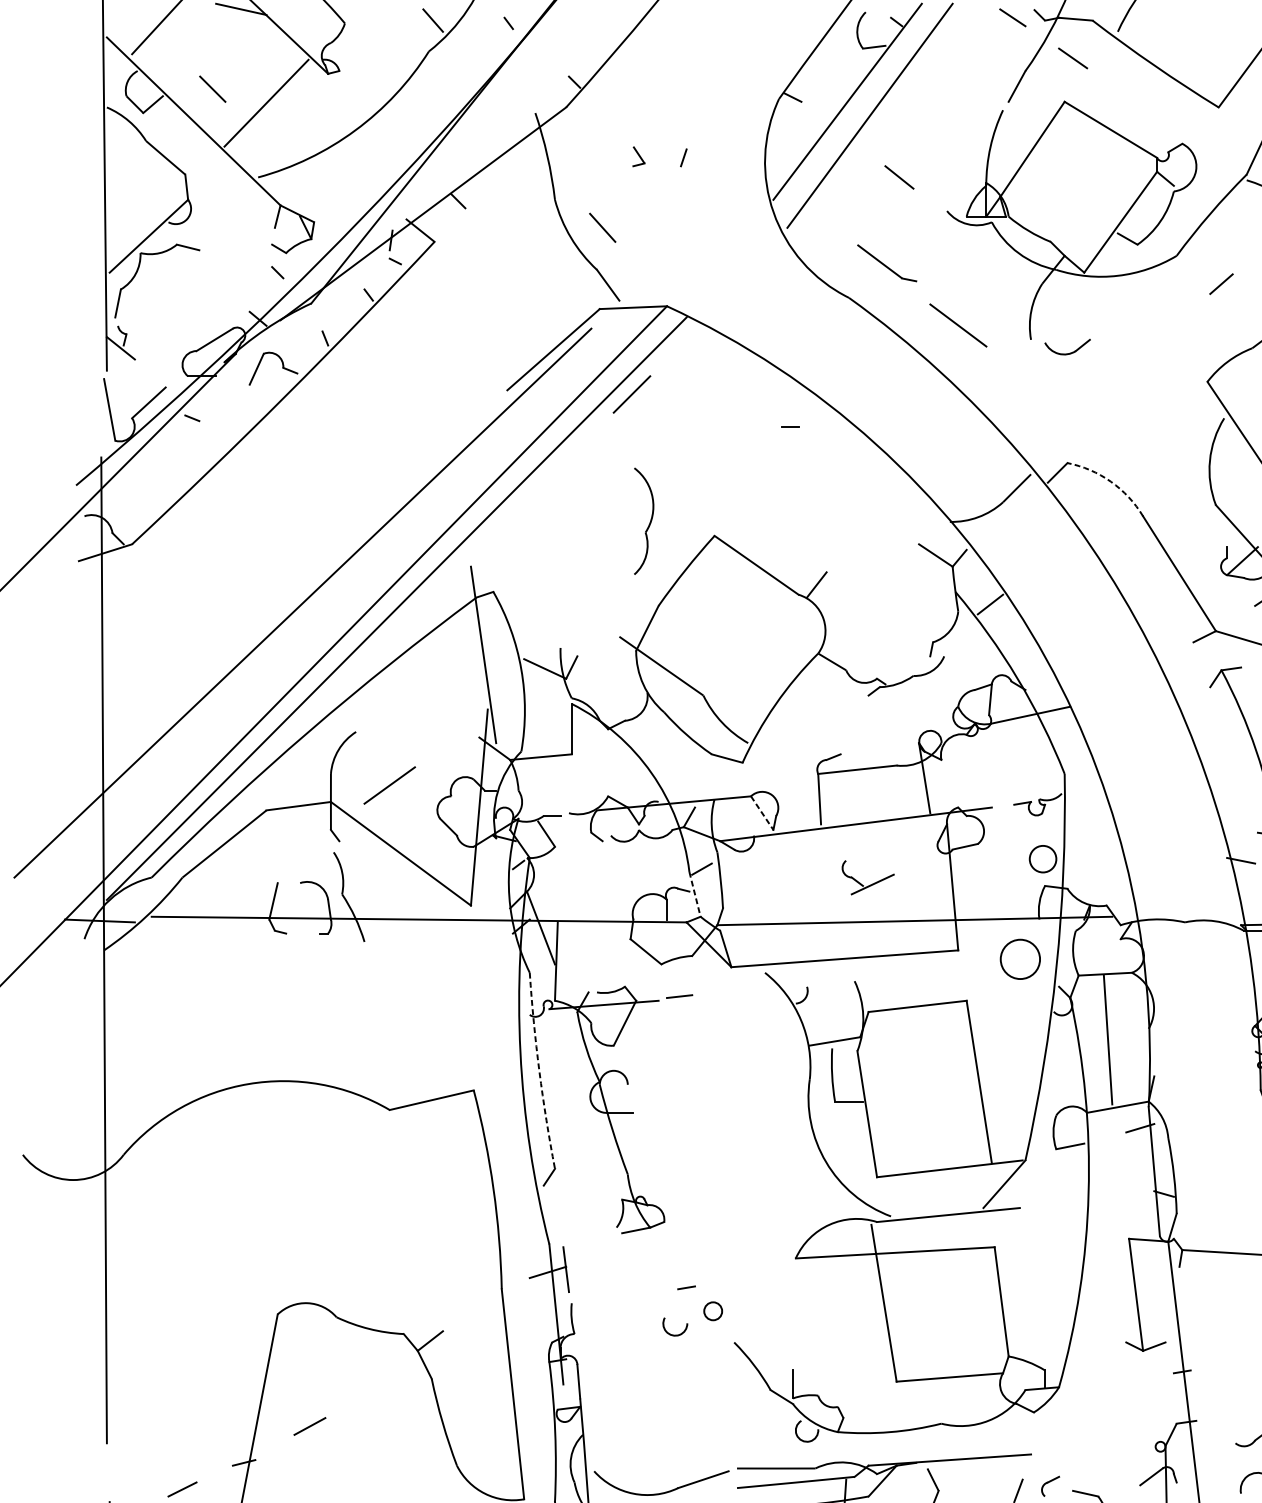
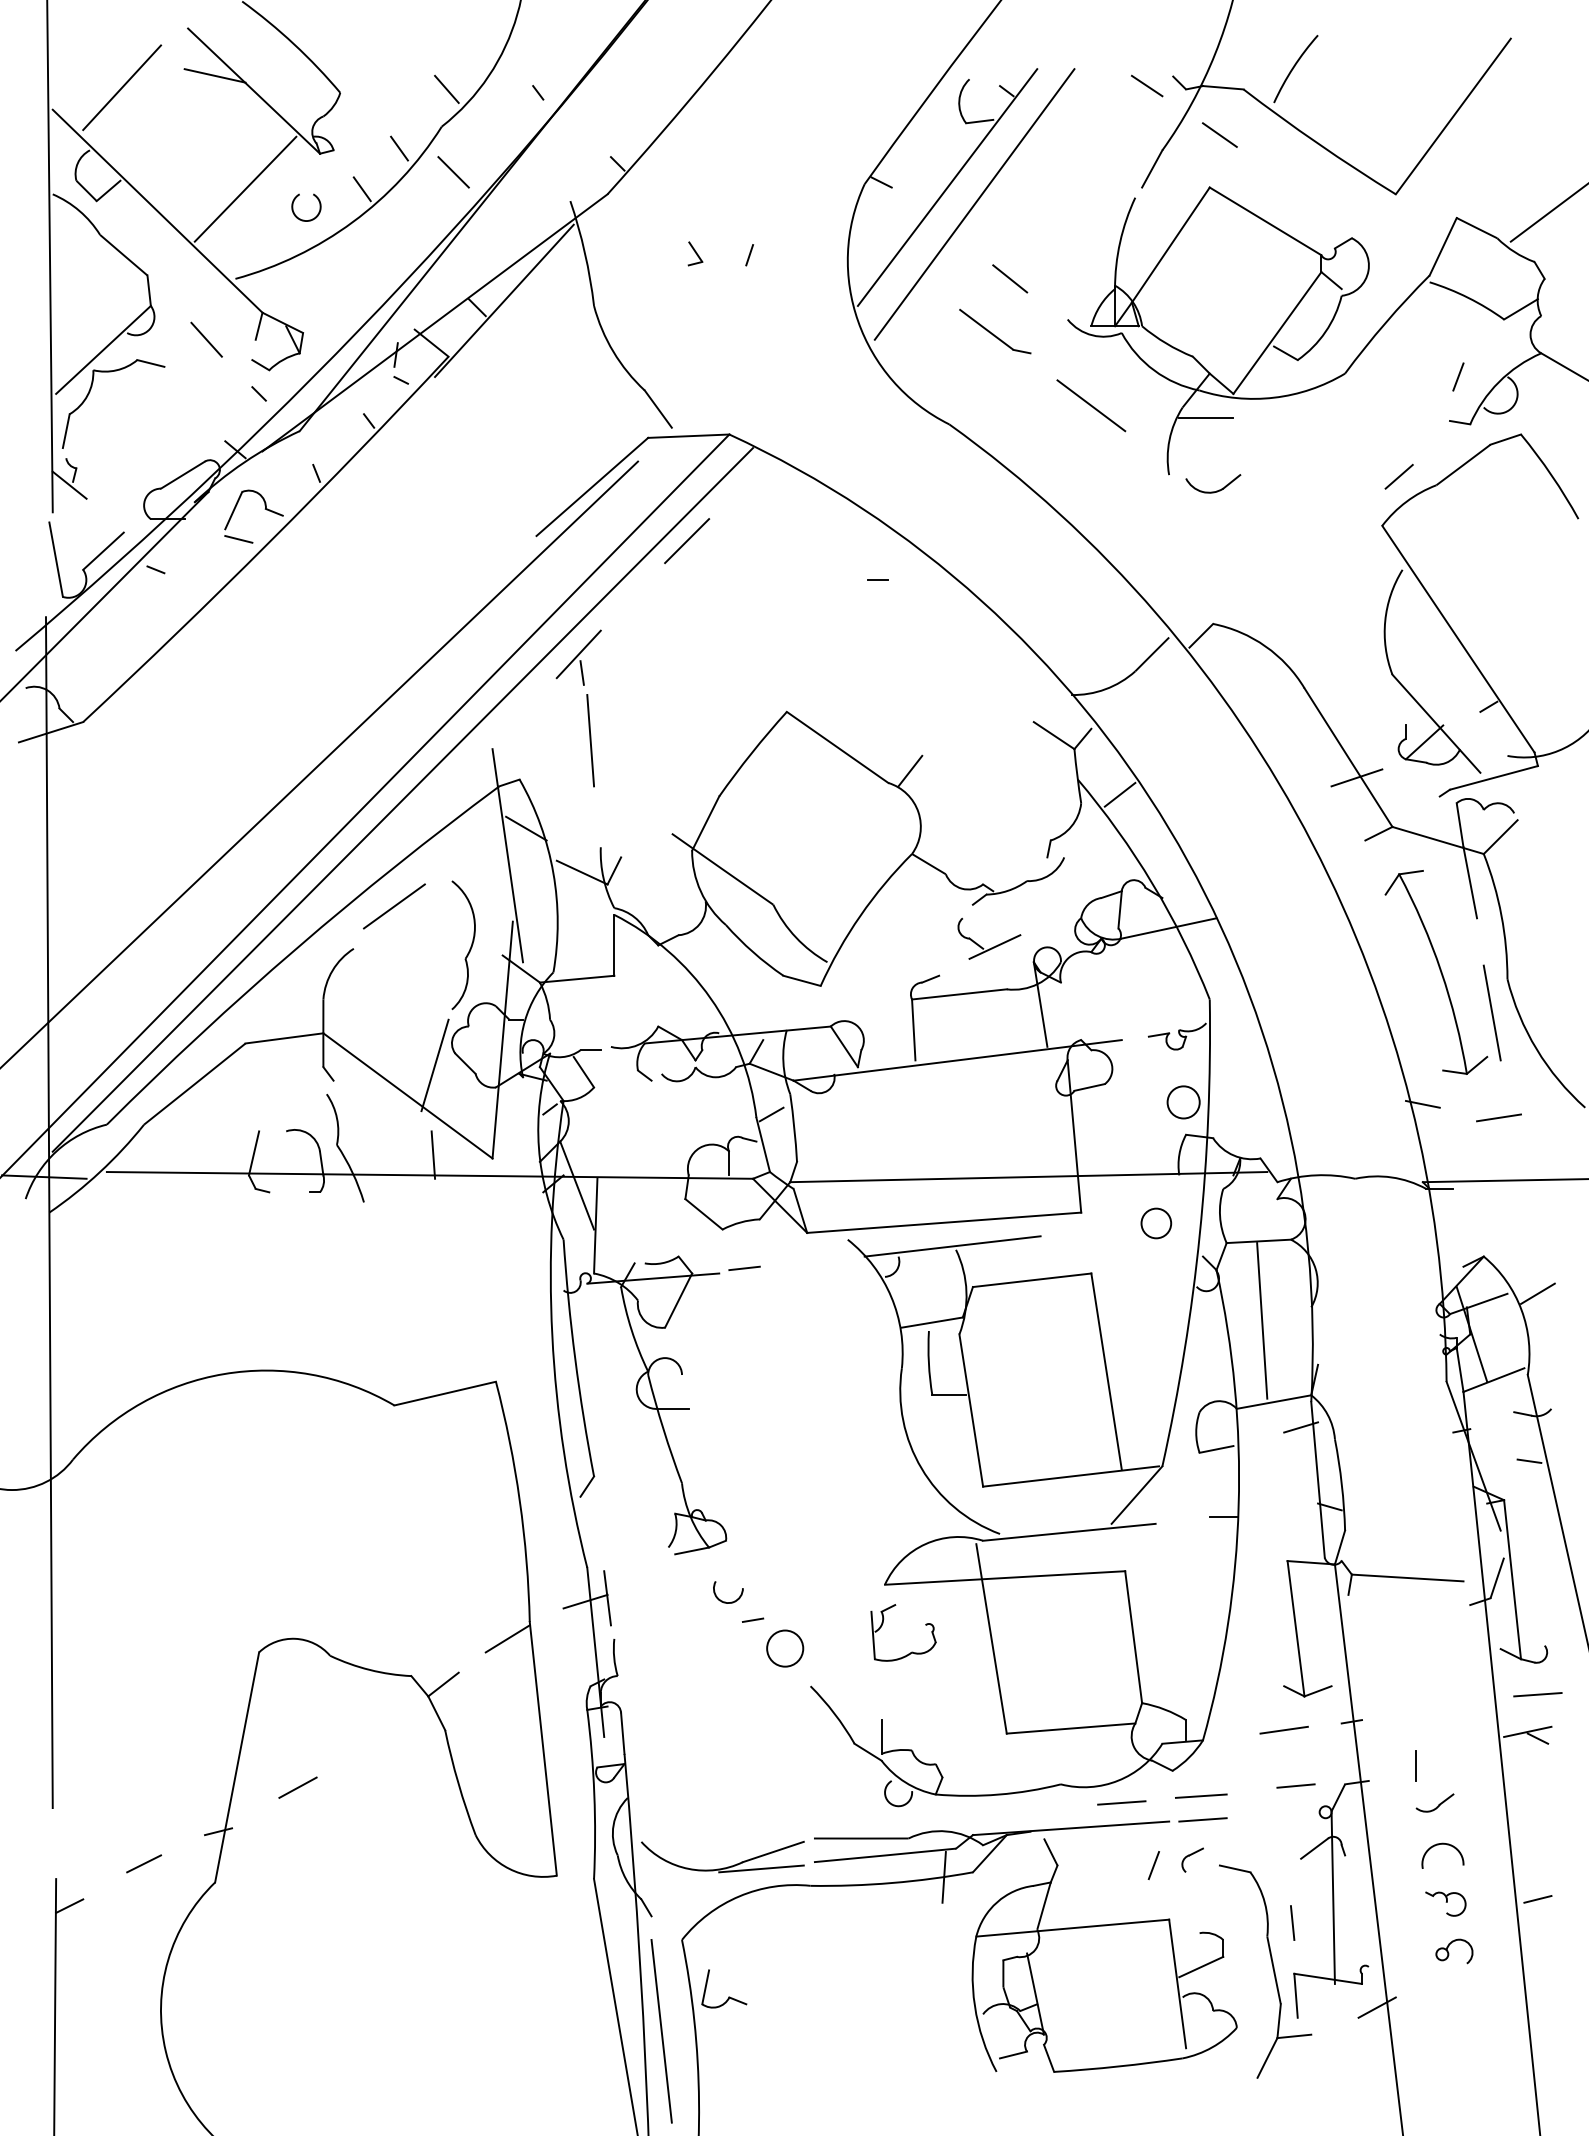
line: (393, 69) -> (399, 148), added
line: (212, 89) -> (453, 172), moved
line: (362, 103) -> (361, 189), added
arc: (314, 128) -> (303, 219), added
line: (480, 195) -> (504, 300), added
line: (602, 227) -> (206, 339), moved
part: (887, 263) -> (995, 331), moved
line: (1220, 283) -> (1398, 476), moved
line: (1061, 292) -> (1206, 417), added
line: (958, 325) -> (1091, 405), moved
line: (260, 393) -> (238, 539), added
arc: (1110, 481) -> (1265, 646), dashed -> solid
part: (542, 490) -> (578, 657), added
part: (648, 523) -> (469, 948), moved
line: (552, 559) -> (590, 740), added
line: (1186, 590) -> (1356, 777), added
line: (499, 632) -> (526, 828), added
line: (389, 785) -> (394, 906), moved
line: (762, 813) -> (844, 1047), dashed -> solid
line: (422, 828) -> (434, 1065), added
part: (871, 884) -> (993, 946), moved
line: (695, 894) -> (763, 1144), dashed -> solid
line: (422, 902) -> (433, 1154), added
circle: (1020, 959) -> (1156, 1223), size x0.62
line: (851, 978) -> (952, 1246), added
arc: (539, 1071) -> (575, 1358), dashed -> solid
line: (1075, 1202) -> (1222, 1517), added
line: (483, 1302) -> (507, 1638), added
circle: (713, 1311) -> (785, 1648), size x1.67
part: (817, 1313) -> (911, 1651), added
arc: (672, 1334) -> (725, 1601), moved
line: (1125, 1378) -> (1283, 1729), added
line: (1235, 1408) -> (1416, 1765), added
line: (1135, 1424) -> (1295, 1785), added
line: (1057, 1432) -> (1201, 1795), added
line: (991, 1438) -> (1121, 1802), added
line: (1058, 1452) -> (1202, 1819), added
line: (693, 1493) -> (761, 1868), added

